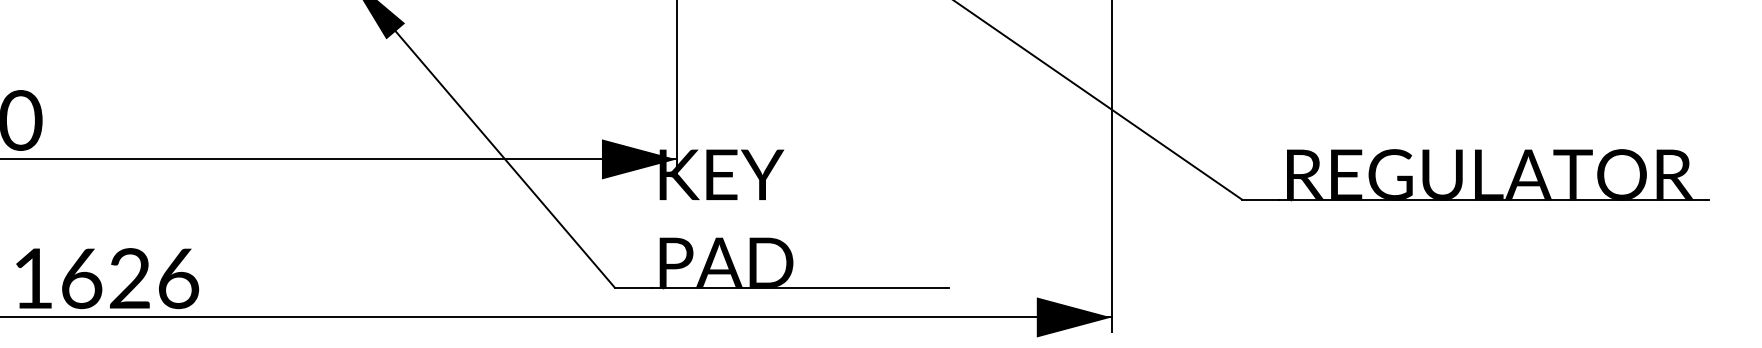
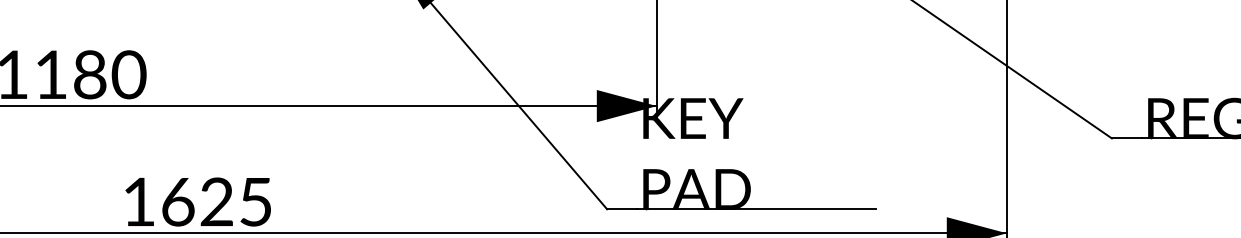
text: (179, 278) -> (256, 201), 1626 -> 1625

